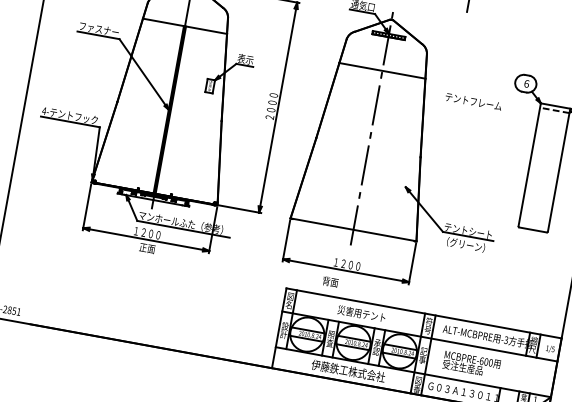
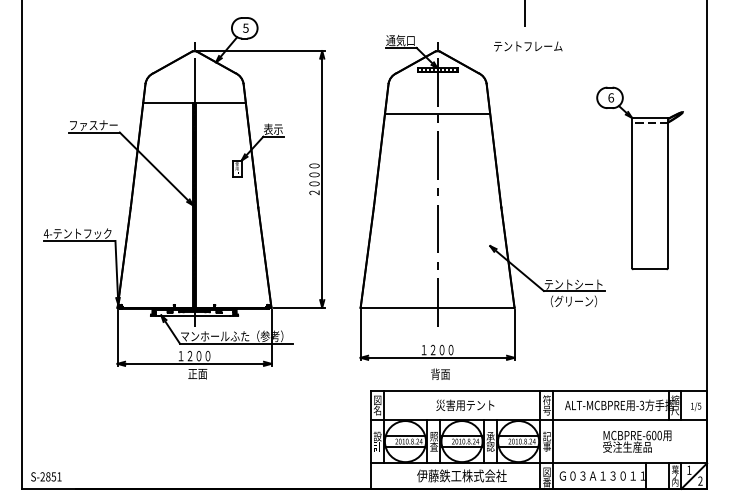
text: (473, 101) -> (528, 46), moved
text: (330, 281) -> (440, 373), moved
text: (471, 364) -> (637, 441), moved

